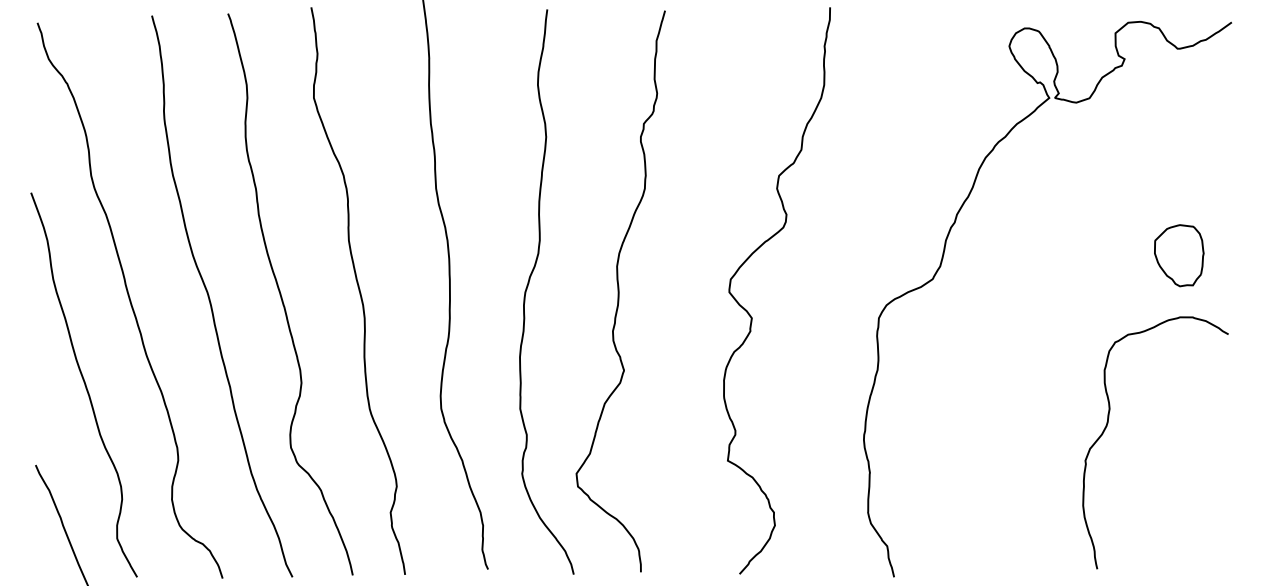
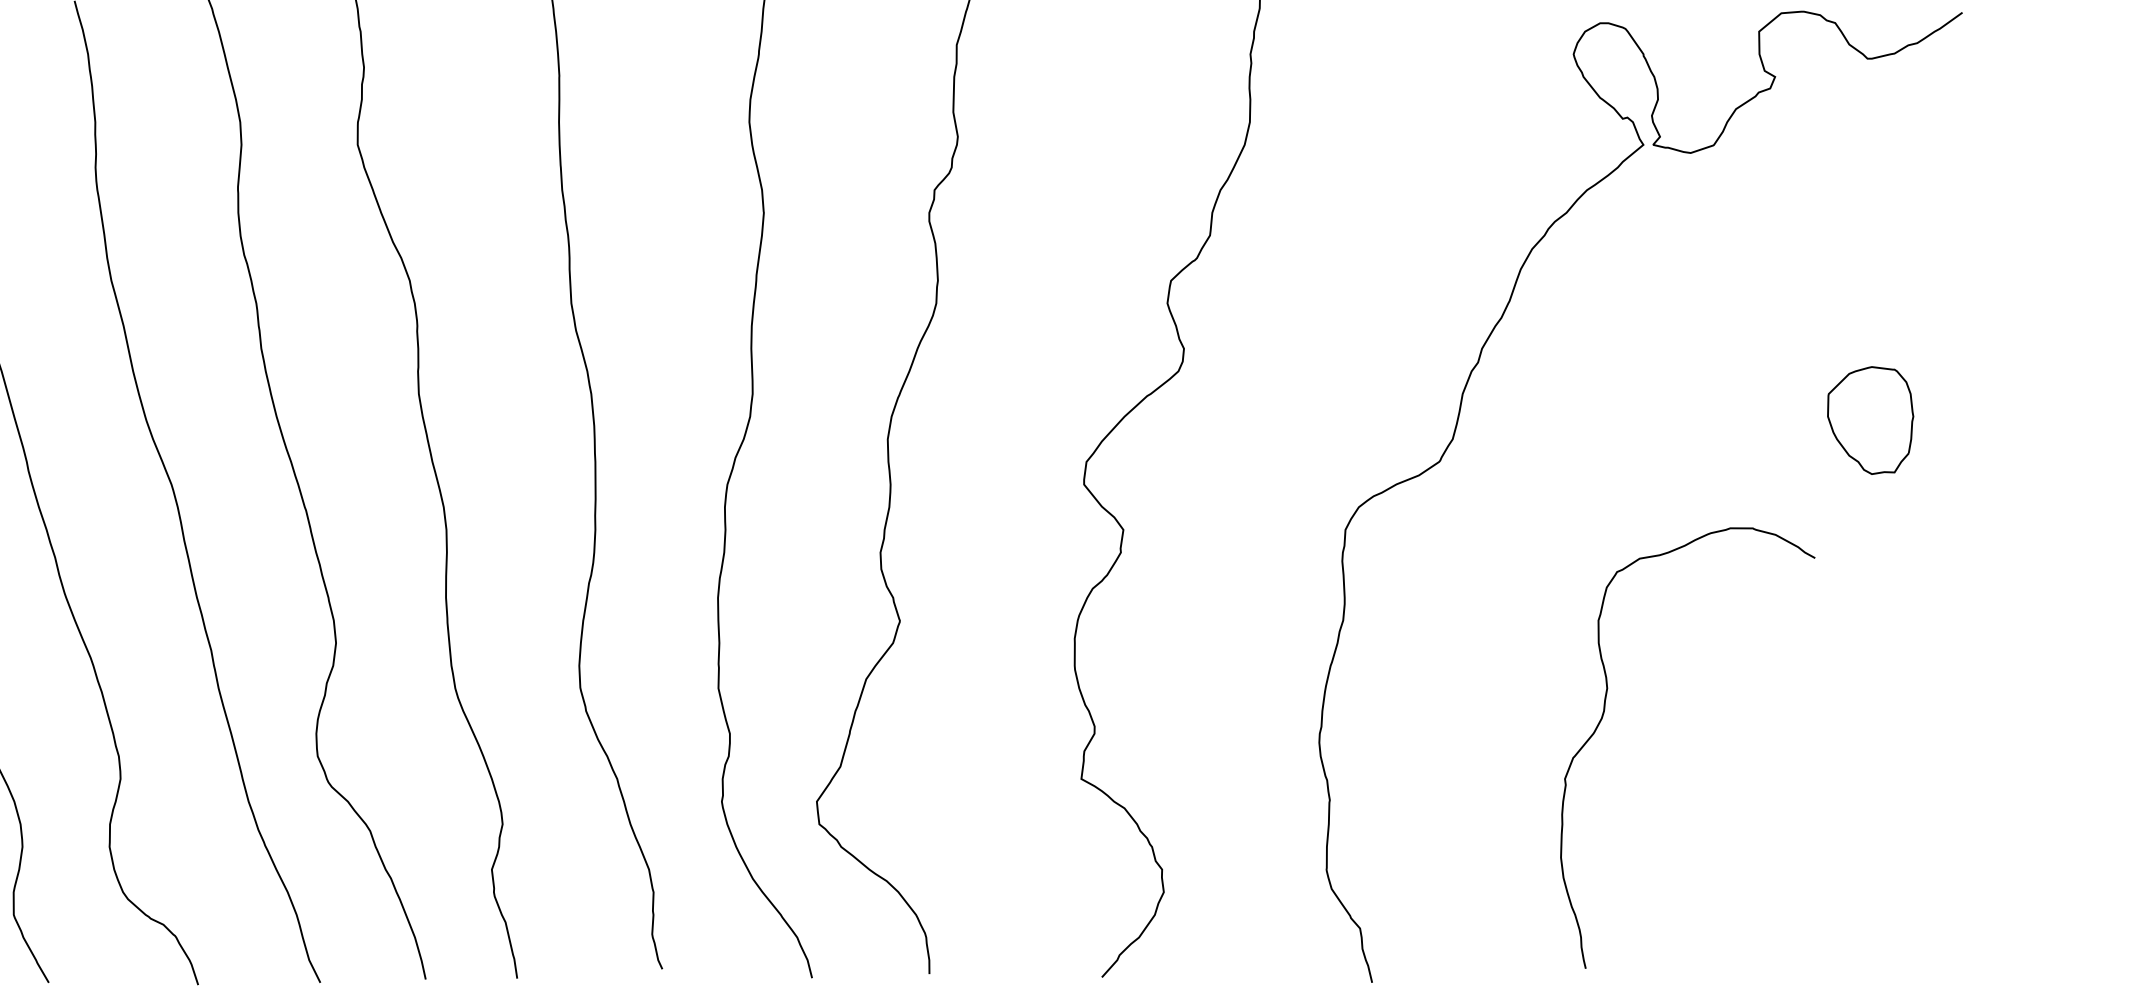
curve: (1107, 426) -> (1603, 719), moved

